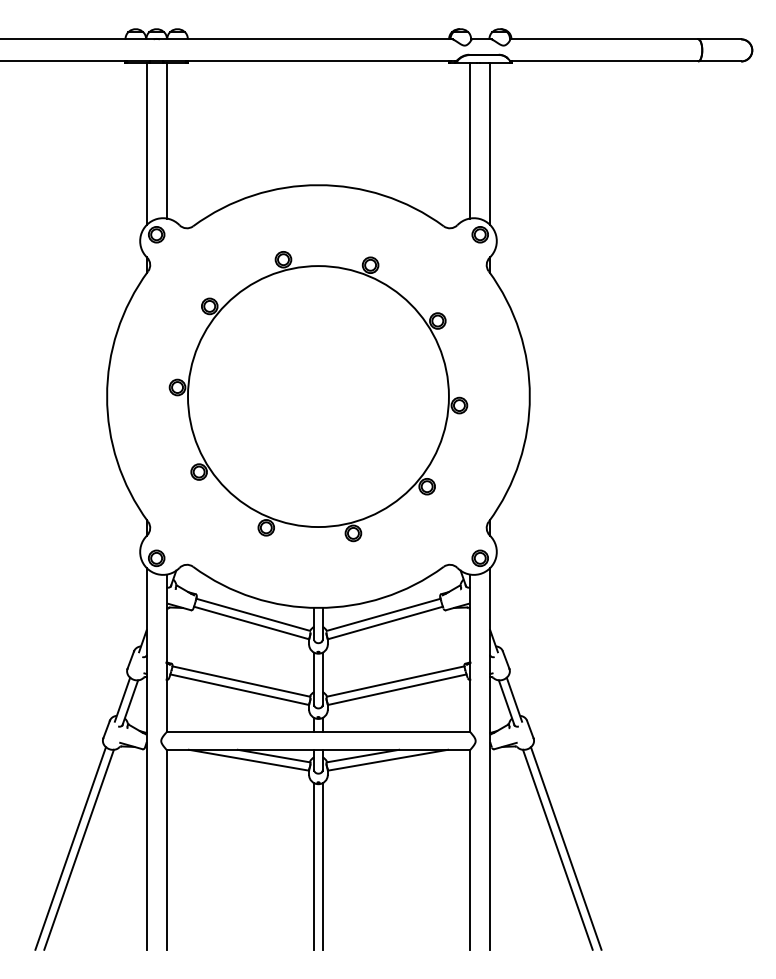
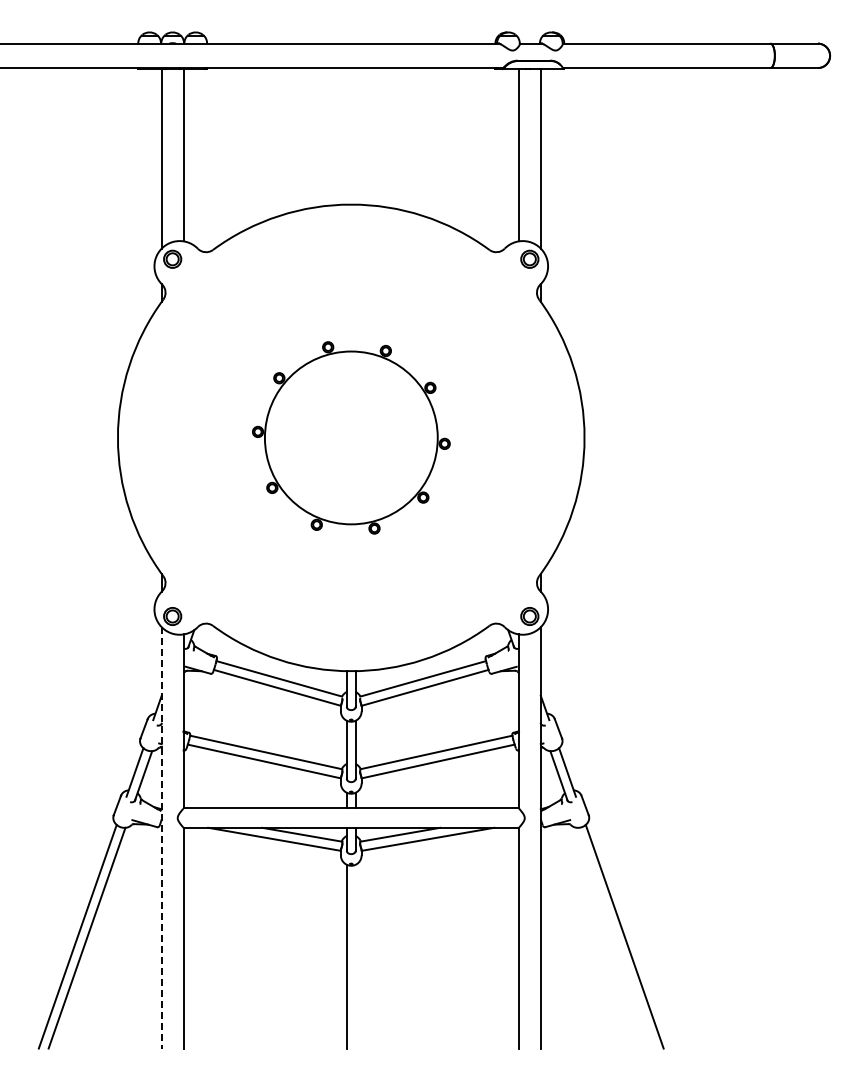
part: (318, 396) -> (351, 437), size x0.6
line: (146, 758) -> (161, 837), solid -> dashed
line: (557, 849) -> (615, 937), removed
line: (322, 866) -> (355, 956), removed

